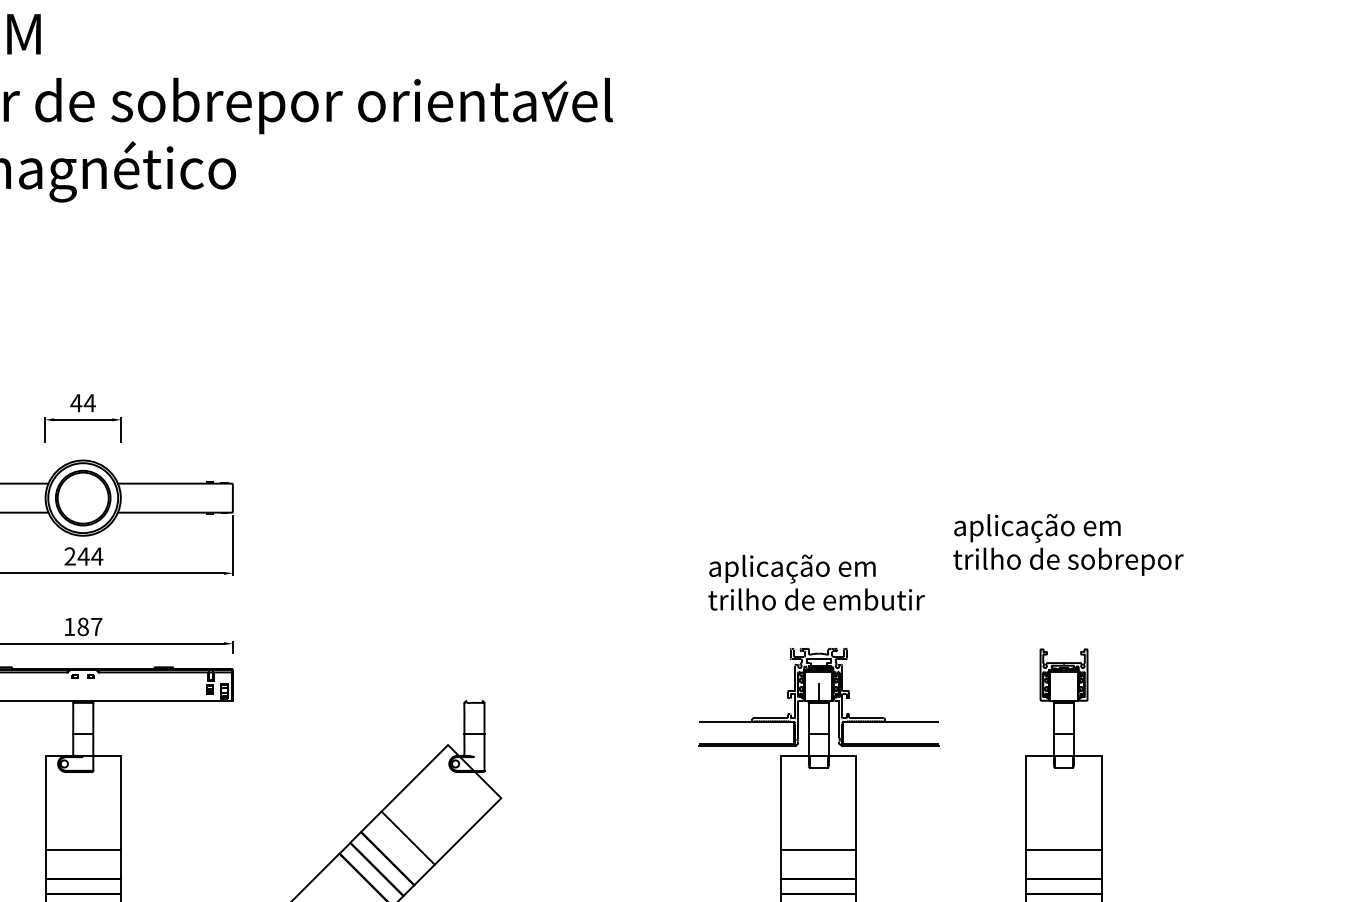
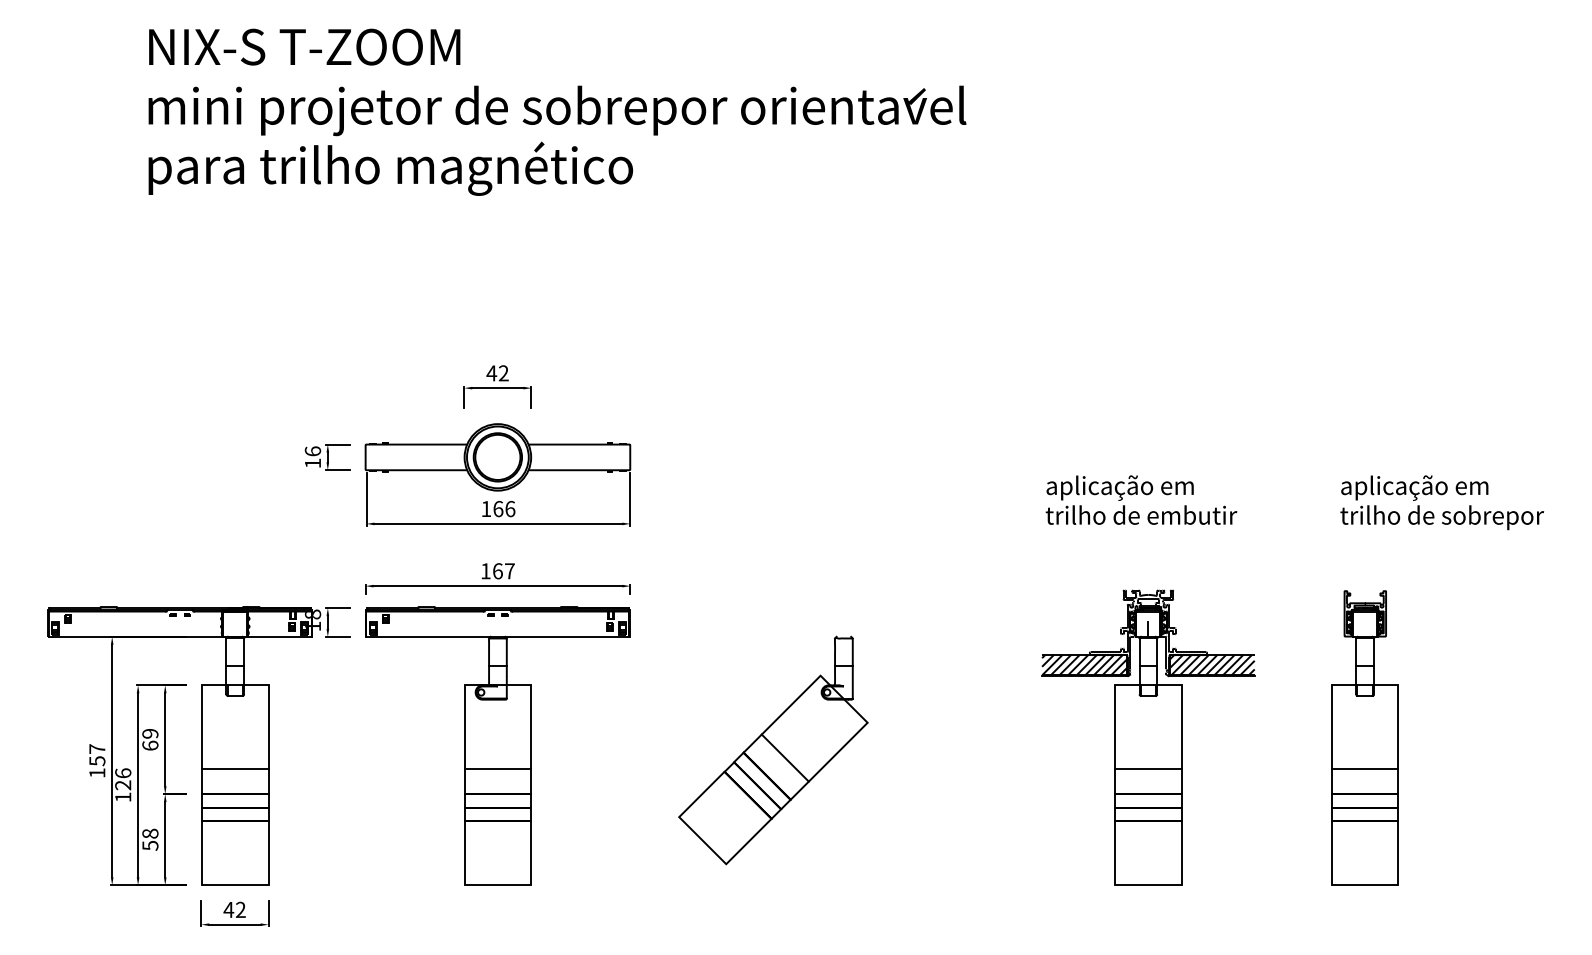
text: (89, 403) -> (503, 373), 44 -> 42
text: (1068, 544) -> (1442, 502), moved
text: (83, 555) -> (498, 508), 244 -> 166
text: (816, 581) -> (1141, 499), moved
text: (82, 627) -> (497, 571), 187 -> 167
hatch: (746, 733) -> (1084, 665), added
hatch: (890, 733) -> (1211, 665), added

